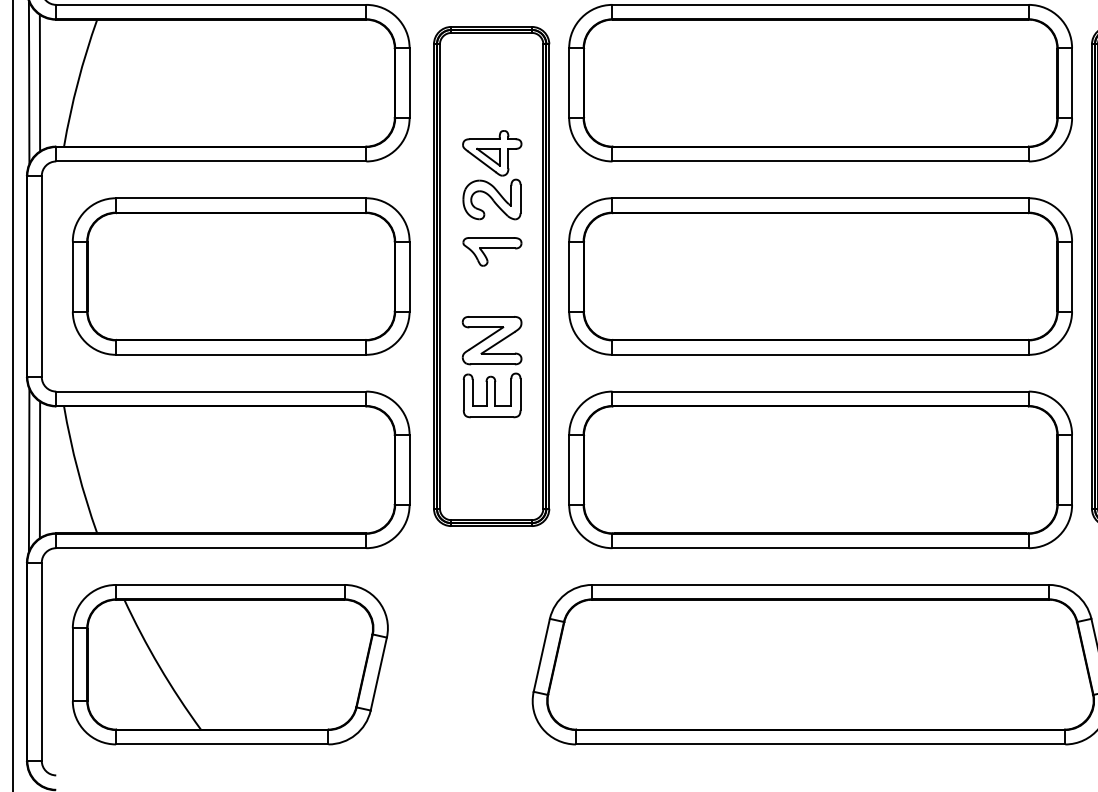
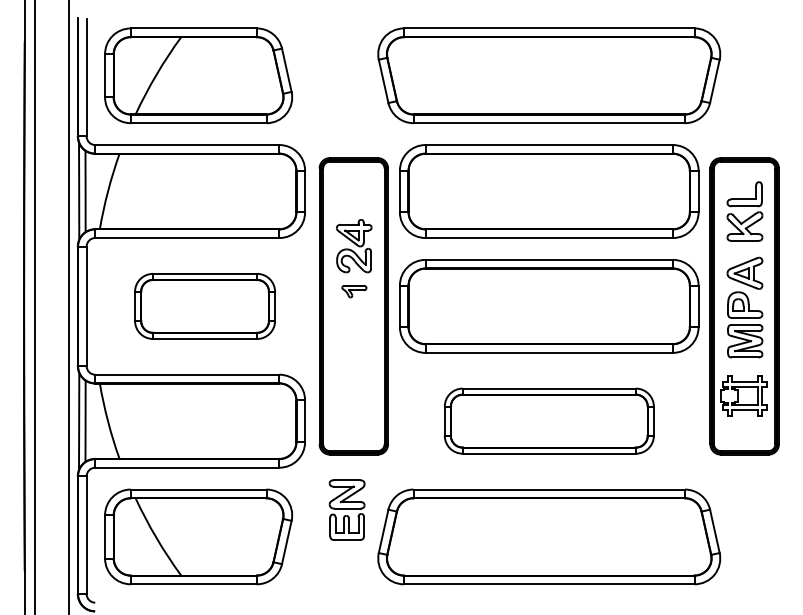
part: (492, 251) -> (354, 291), size x0.7
part: (240, 276) -> (204, 306), size x0.7
part: (491, 365) -> (346, 509), moved
part: (821, 468) -> (549, 420), size x0.7

